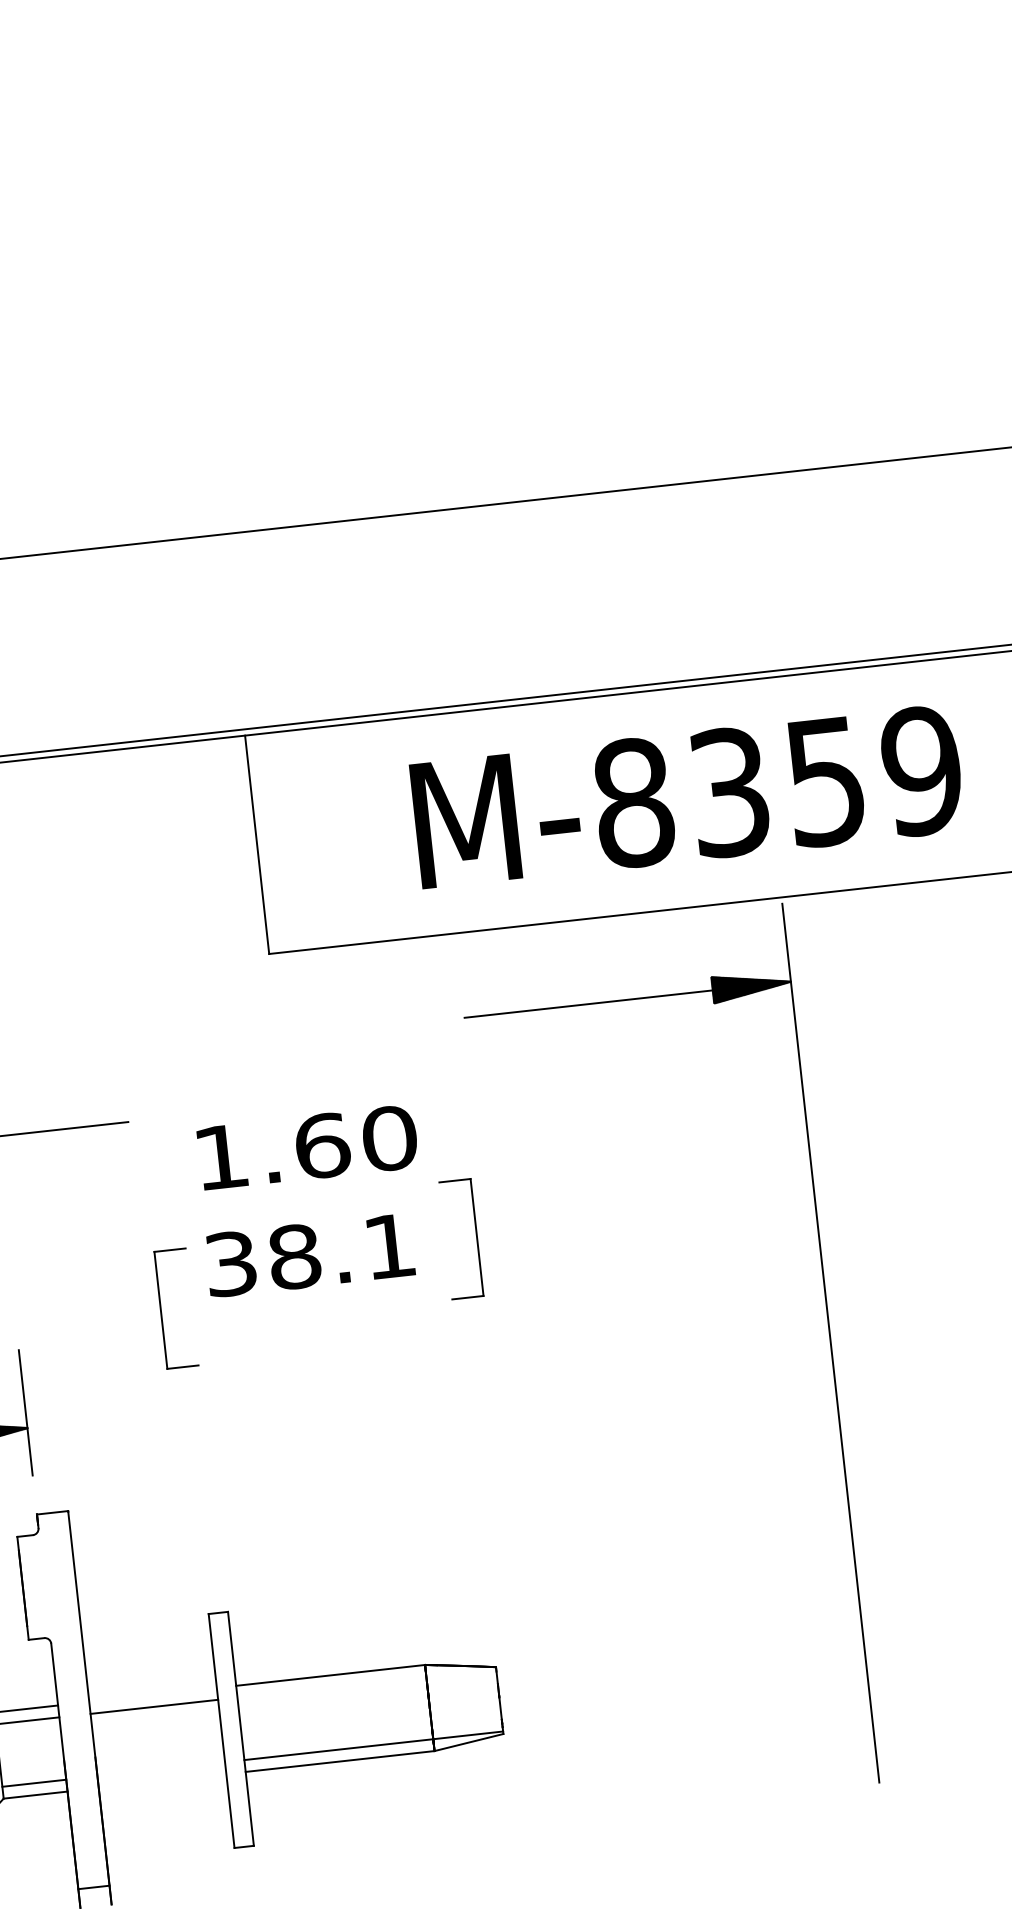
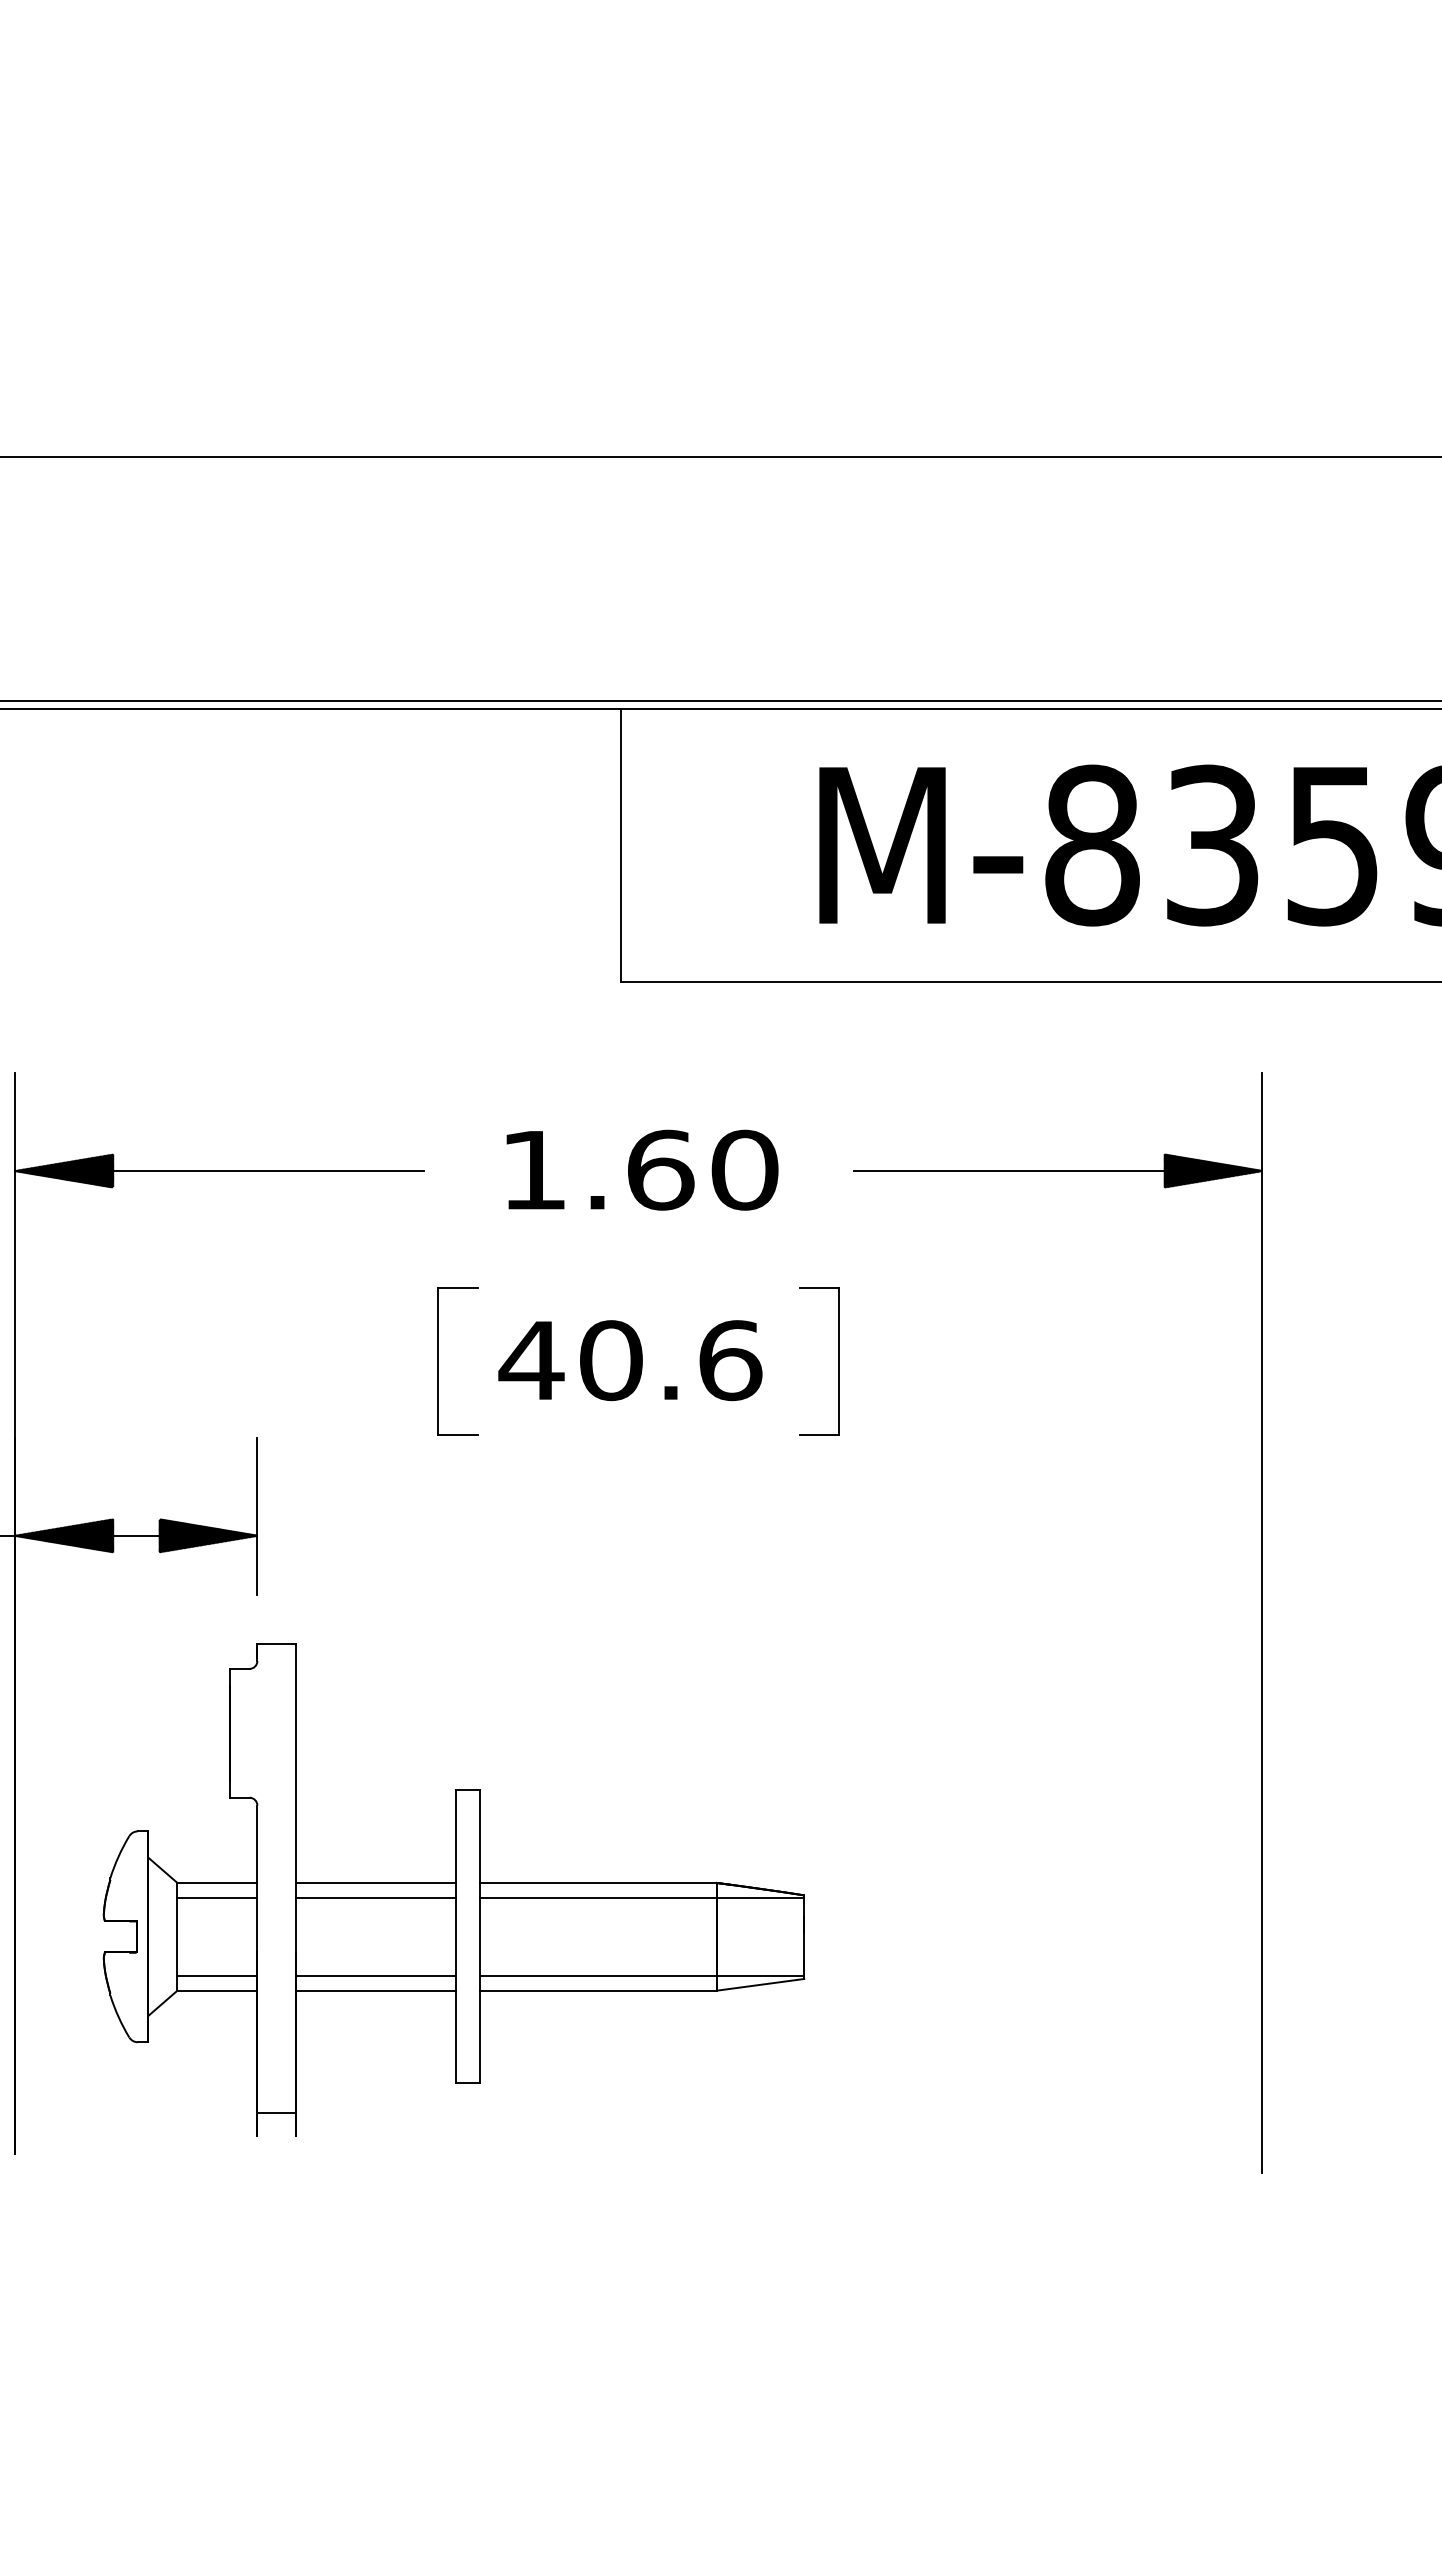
text: (307, 1147) -> (642, 1169), moved
text: (310, 1255) -> (630, 1360), 38.1 -> 40.6
part: (160, 1310) -> (438, 1361), moved
part: (830, 1342) -> (1261, 1622), moved
line: (367, 1683) -> (642, 1897), added
line: (153, 1694) -> (376, 1882), added
line: (161, 1768) -> (376, 1975), added
line: (162, 1780) -> (376, 1990), added

